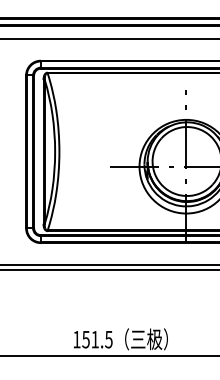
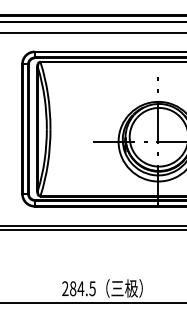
text: (86, 339) -> (73, 288), 151.5 -> 284.5

